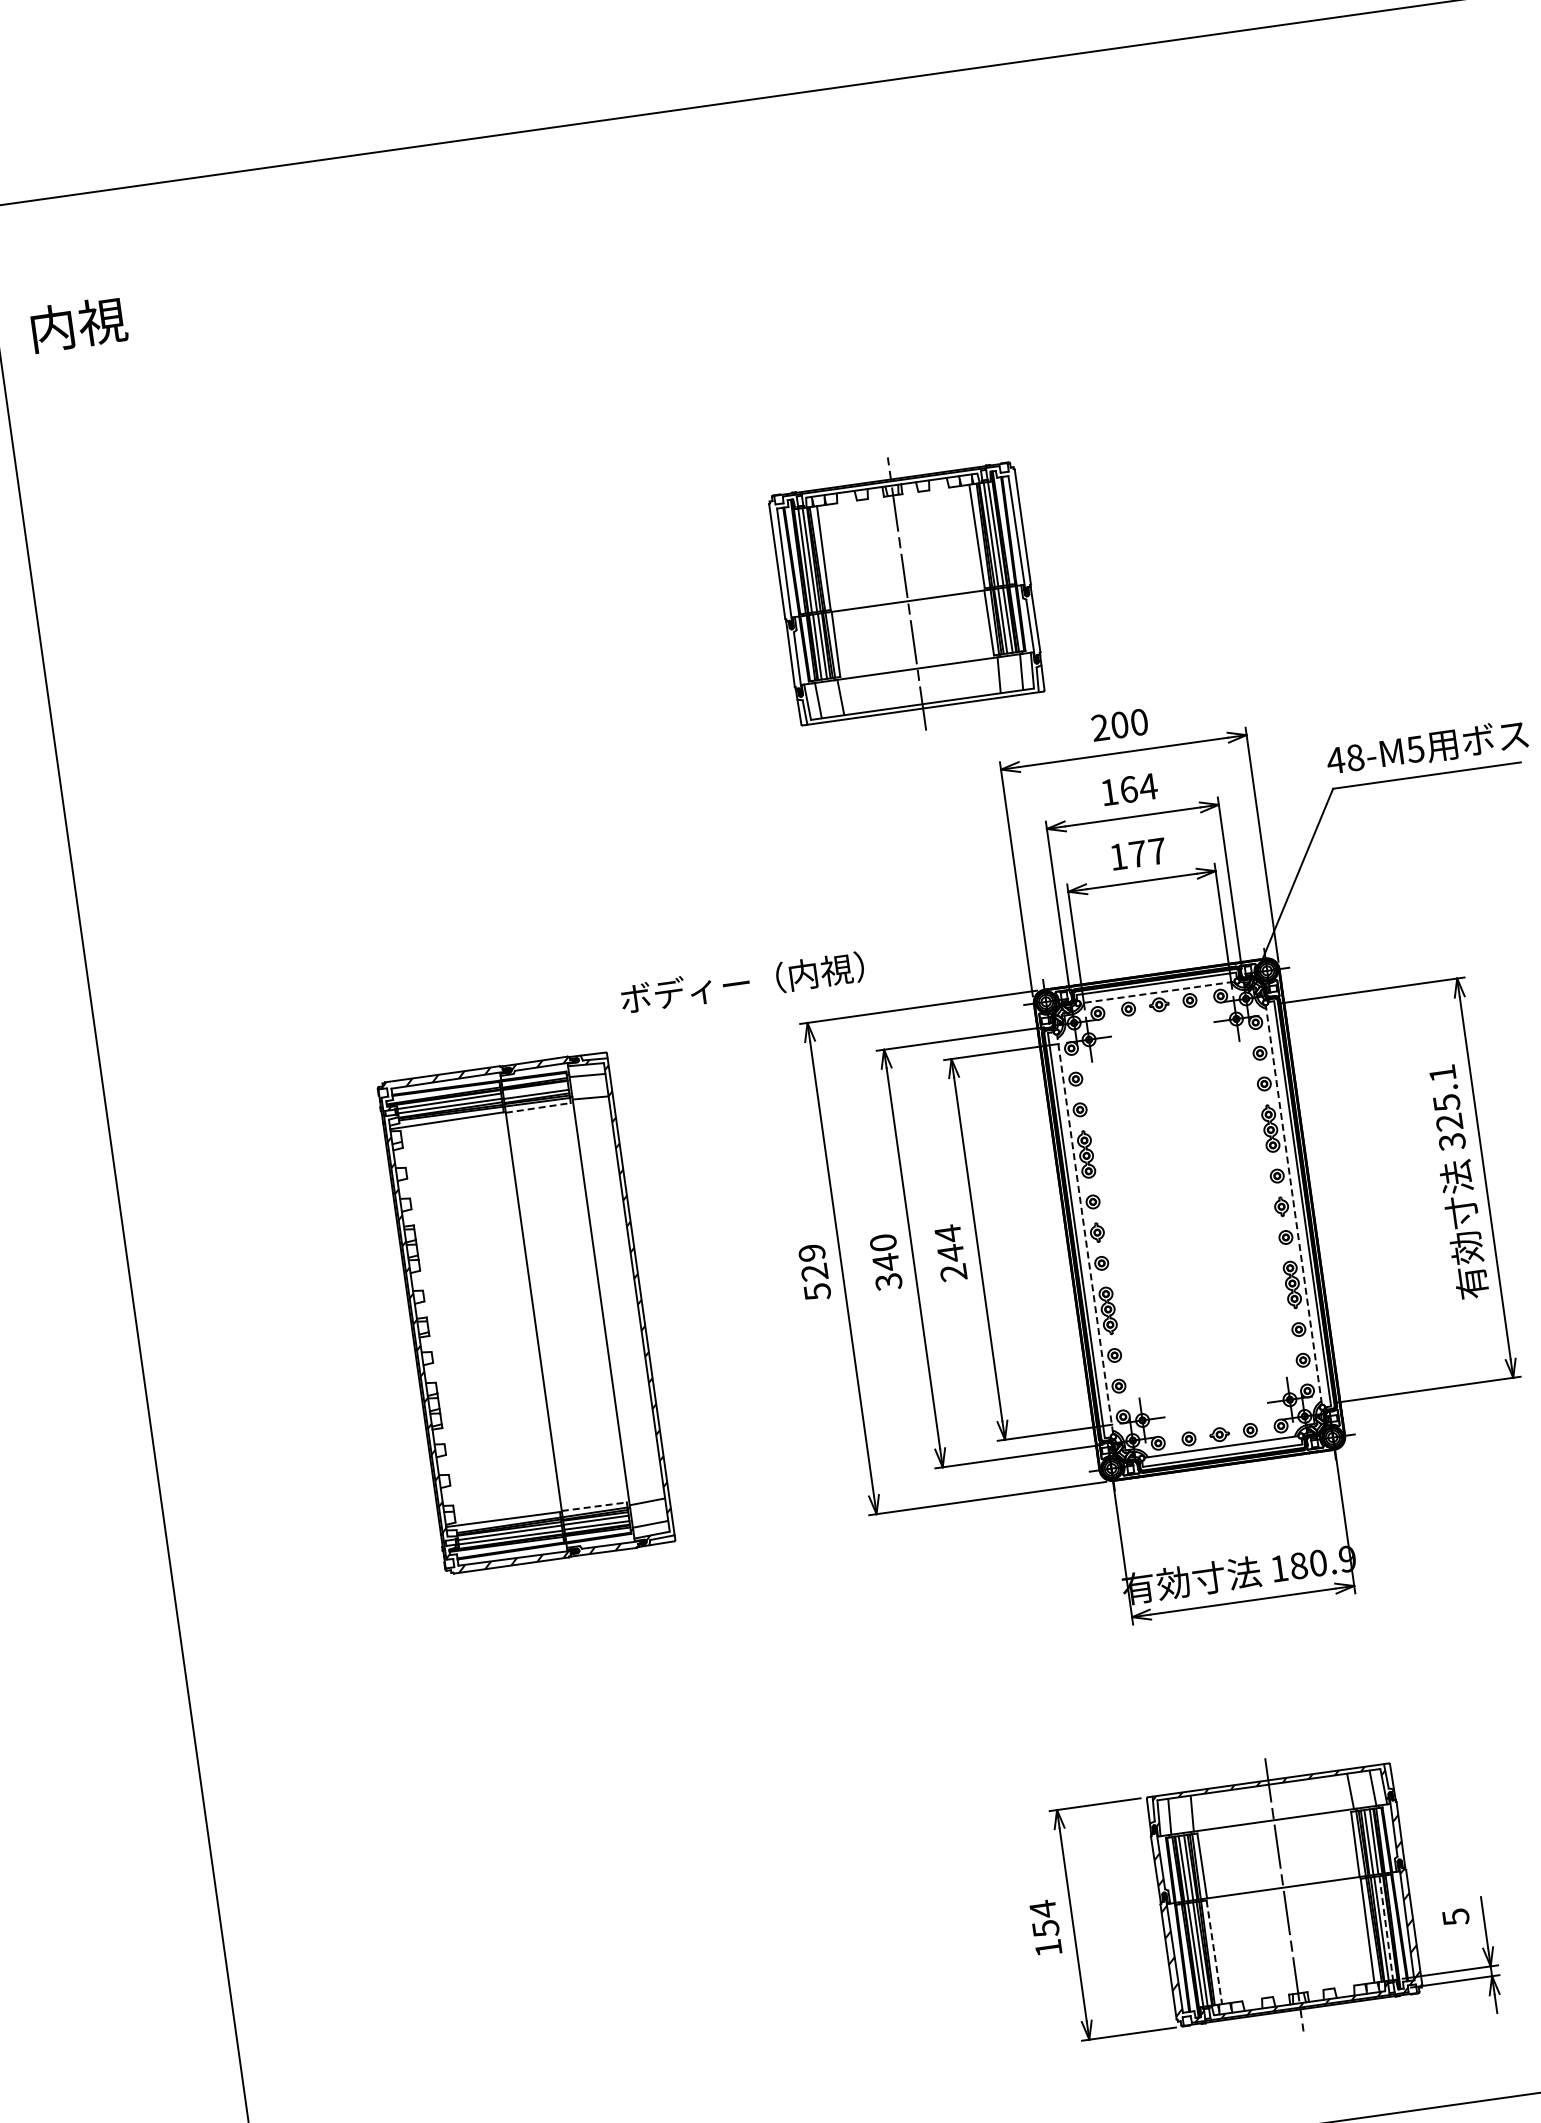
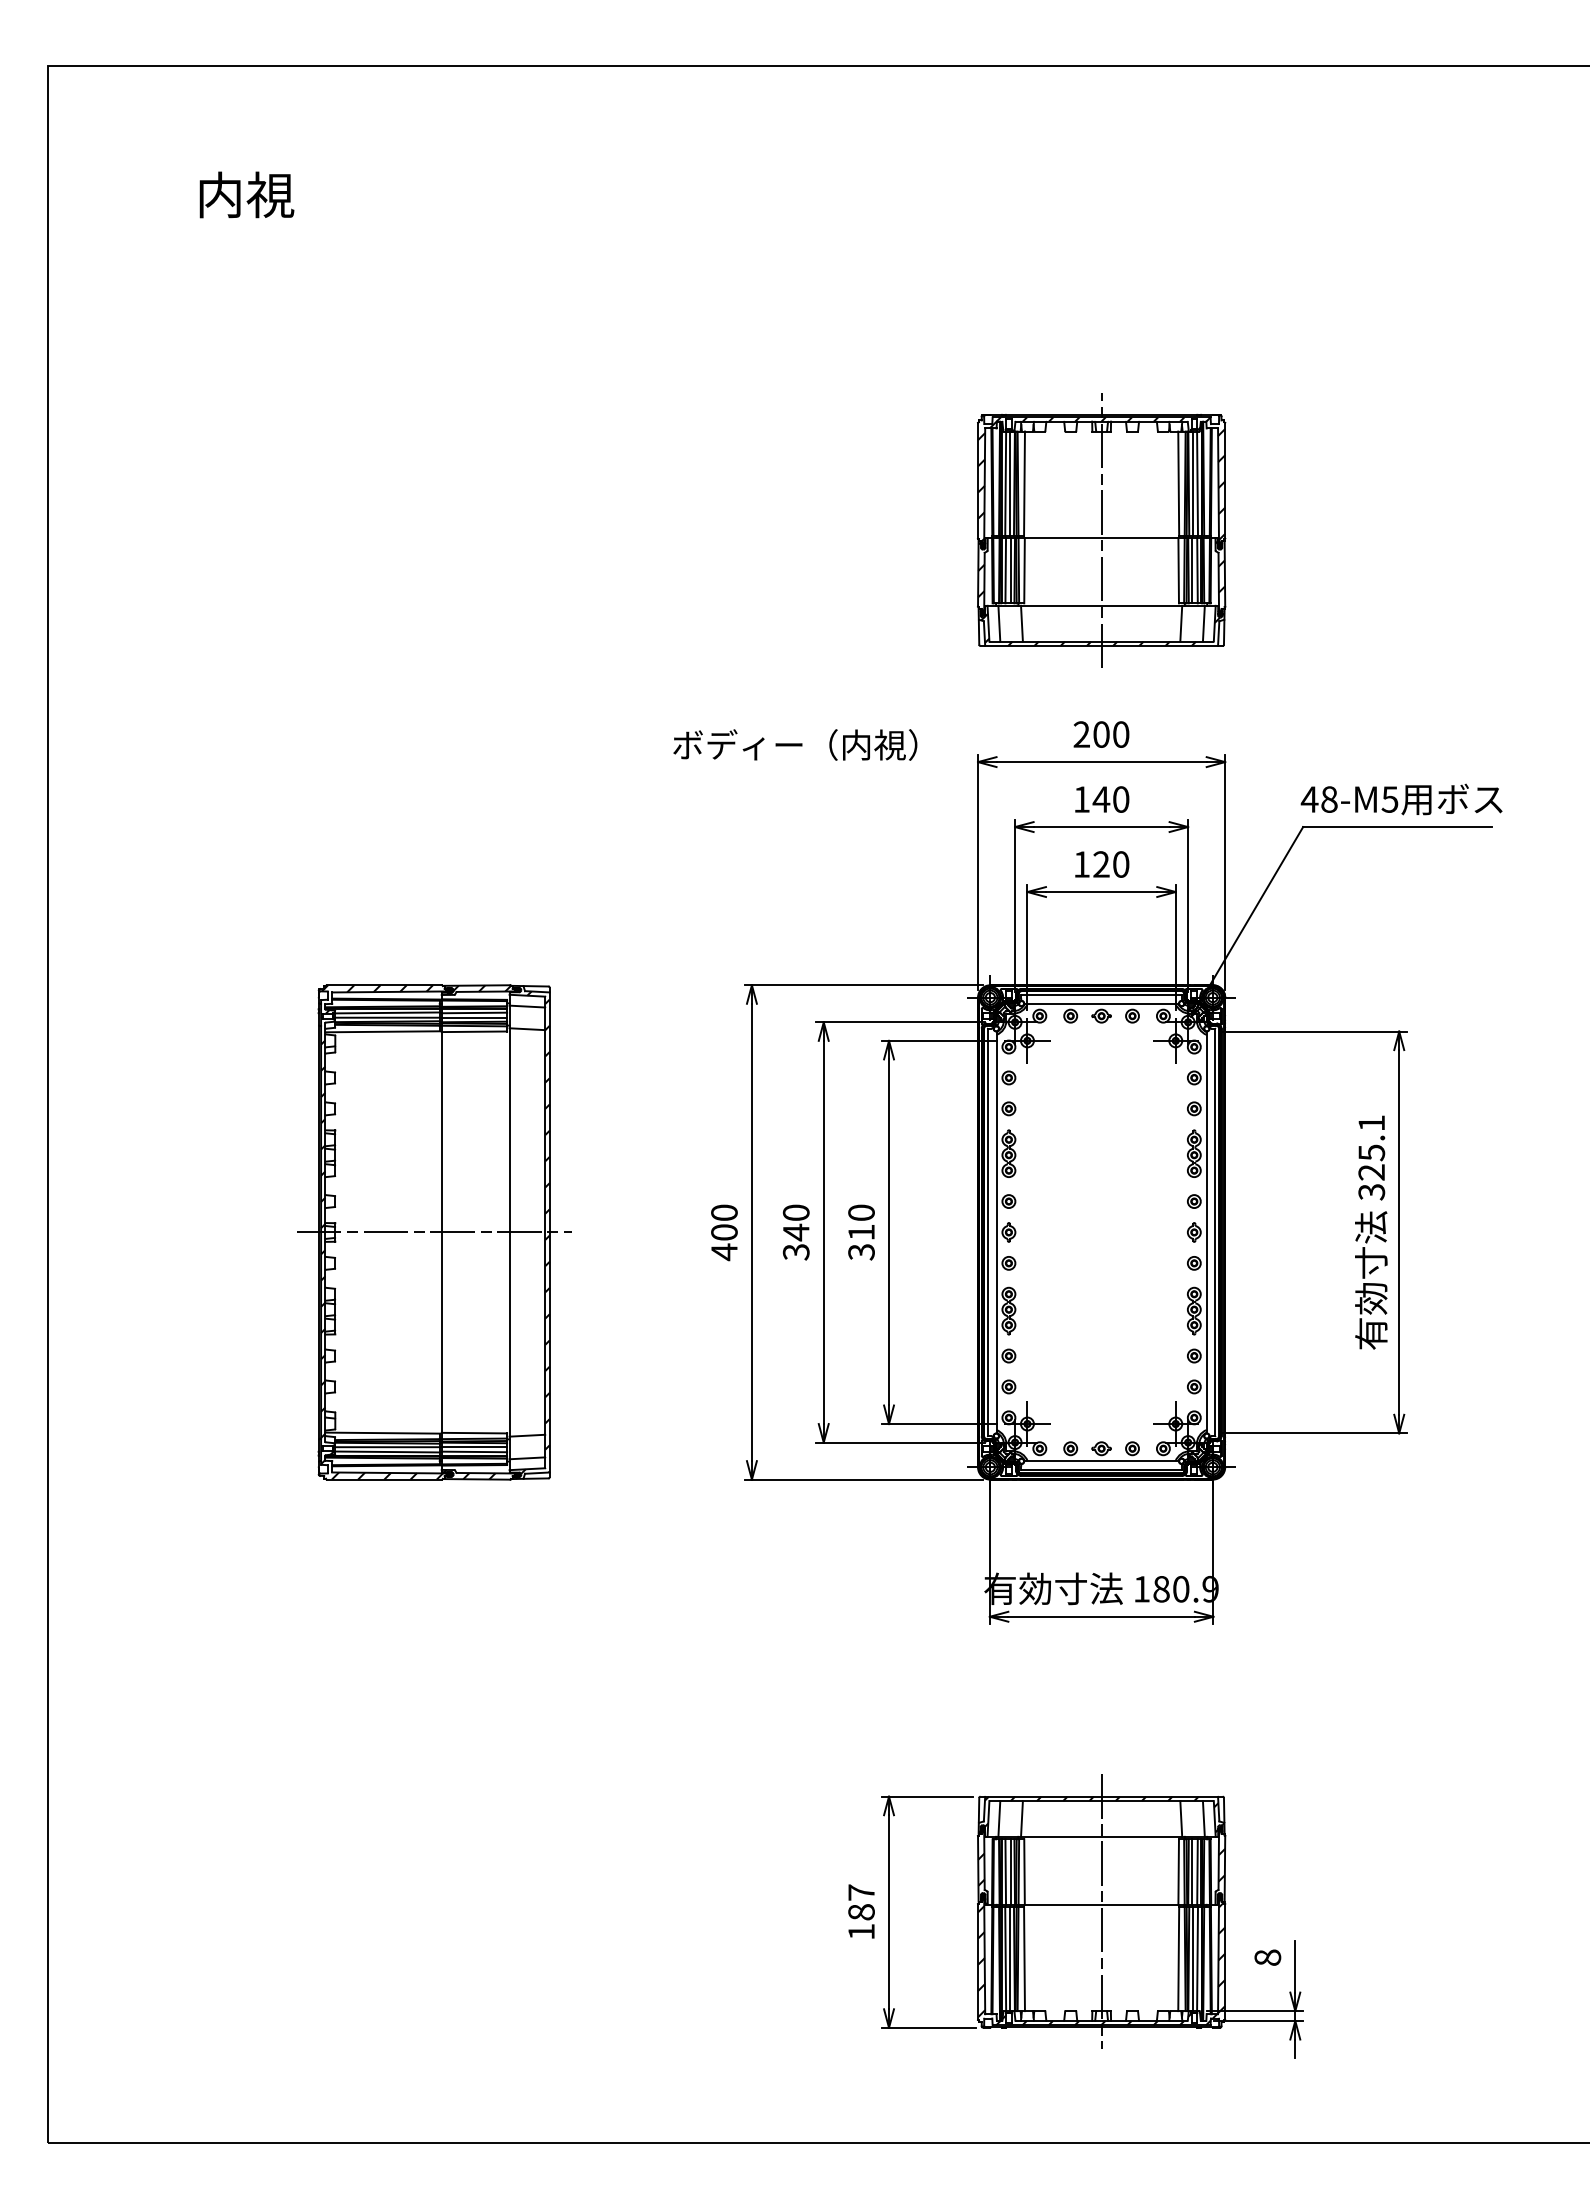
text: (78, 324) -> (246, 194), moved
part: (906, 593) -> (1101, 530), moved
text: (1137, 788) -> (1110, 799), 164 -> 140
text: (1147, 852) -> (1111, 864), 177 -> 120
text: (742, 982) -> (795, 744), moved
line: (1157, 992) -> (1101, 1003), dashed -> solid
line: (535, 1088) -> (474, 1012), added
line: (538, 1107) -> (474, 1031), dashed -> solid
line: (1293, 1204) -> (1206, 1231), dashed -> solid
line: (1084, 1233) -> (996, 1231), dashed -> solid
text: (950, 1253) -> (861, 1232), 244 -> 310
text: (814, 1272) -> (724, 1232), 529 -> 400
line: (526, 1312) -> (434, 1232), added
line: (594, 1507) -> (474, 1433), dashed -> solid
text: (1455, 1917) -> (1267, 1957), 5 -> 8
text: (1044, 1918) -> (861, 1901), 154 -> 187
line: (1386, 1928) -> (1197, 1959), dashed -> solid
line: (1214, 1952) -> (1024, 1959), dashed -> solid

